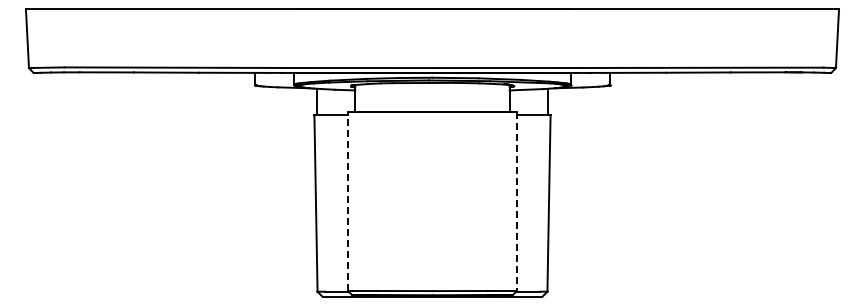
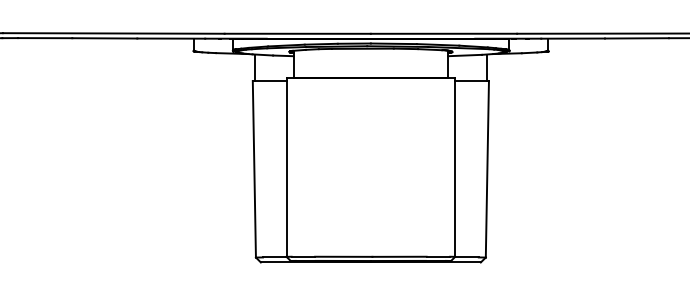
line: (348, 201) -> (286, 167), dashed -> solid
line: (516, 201) -> (454, 167), dashed -> solid

